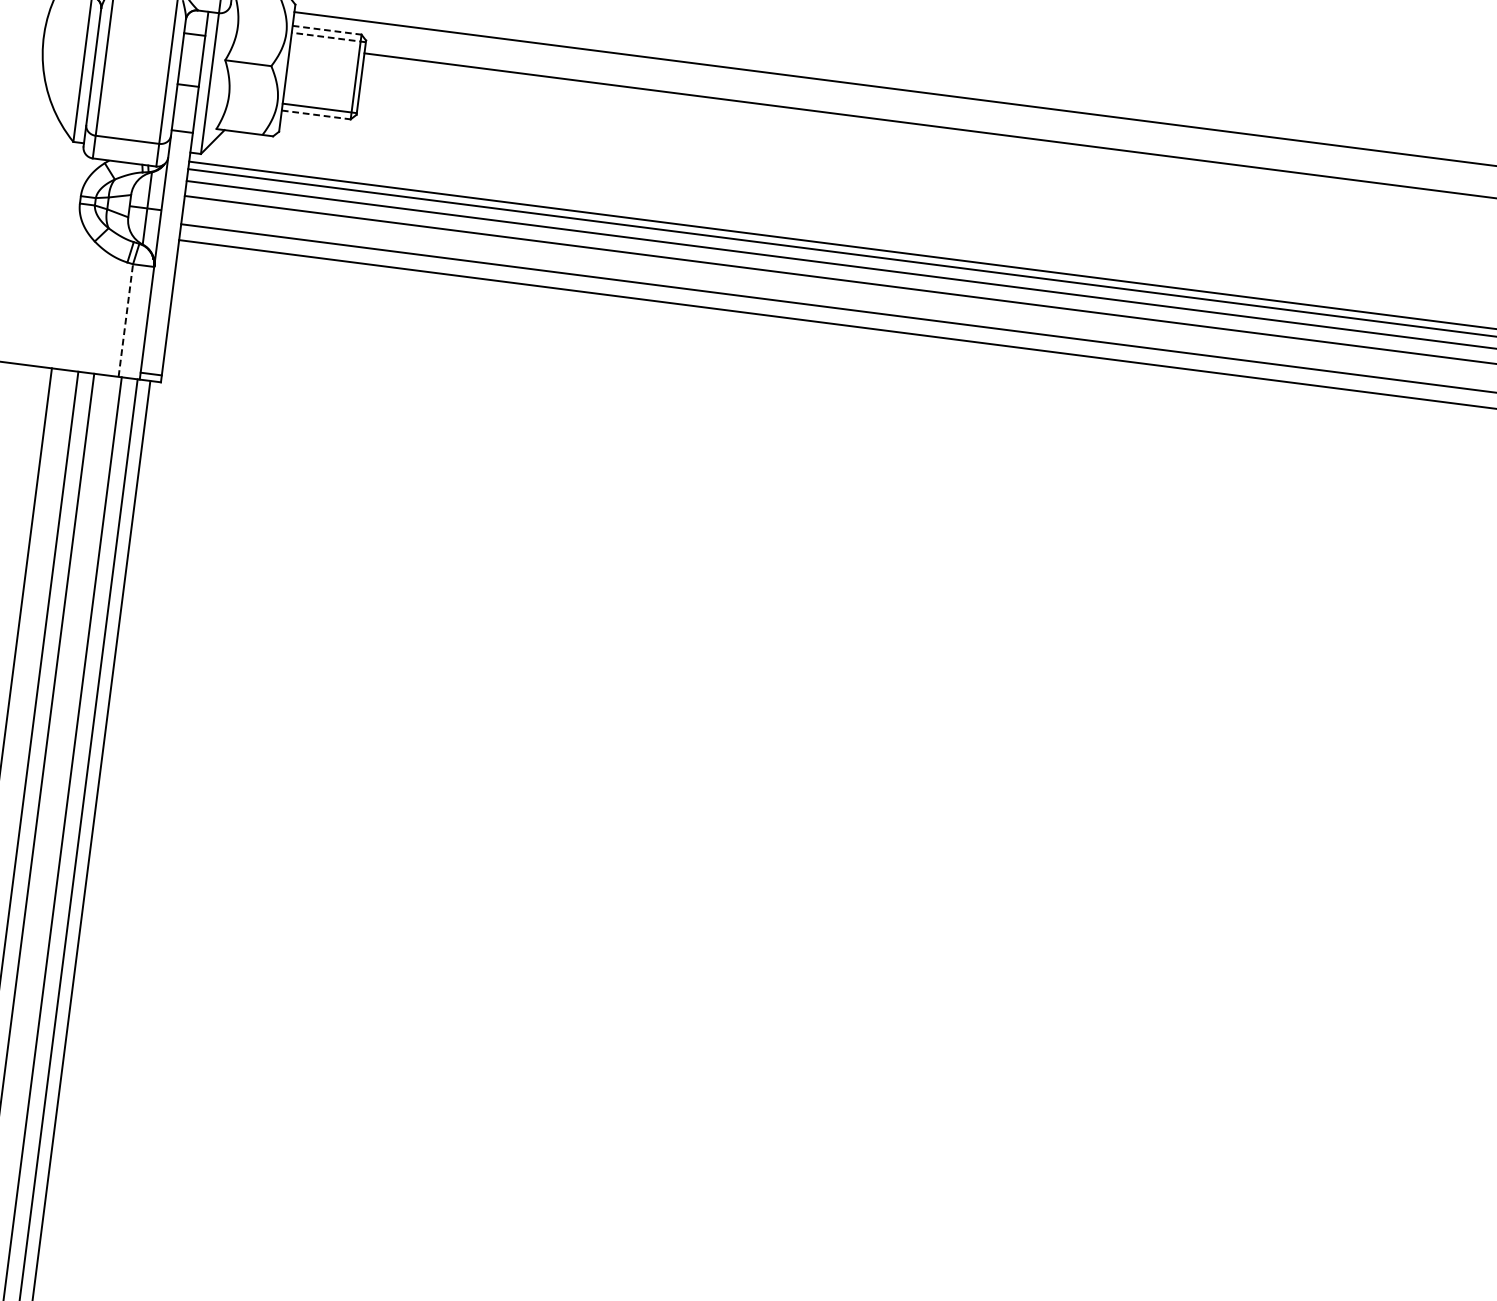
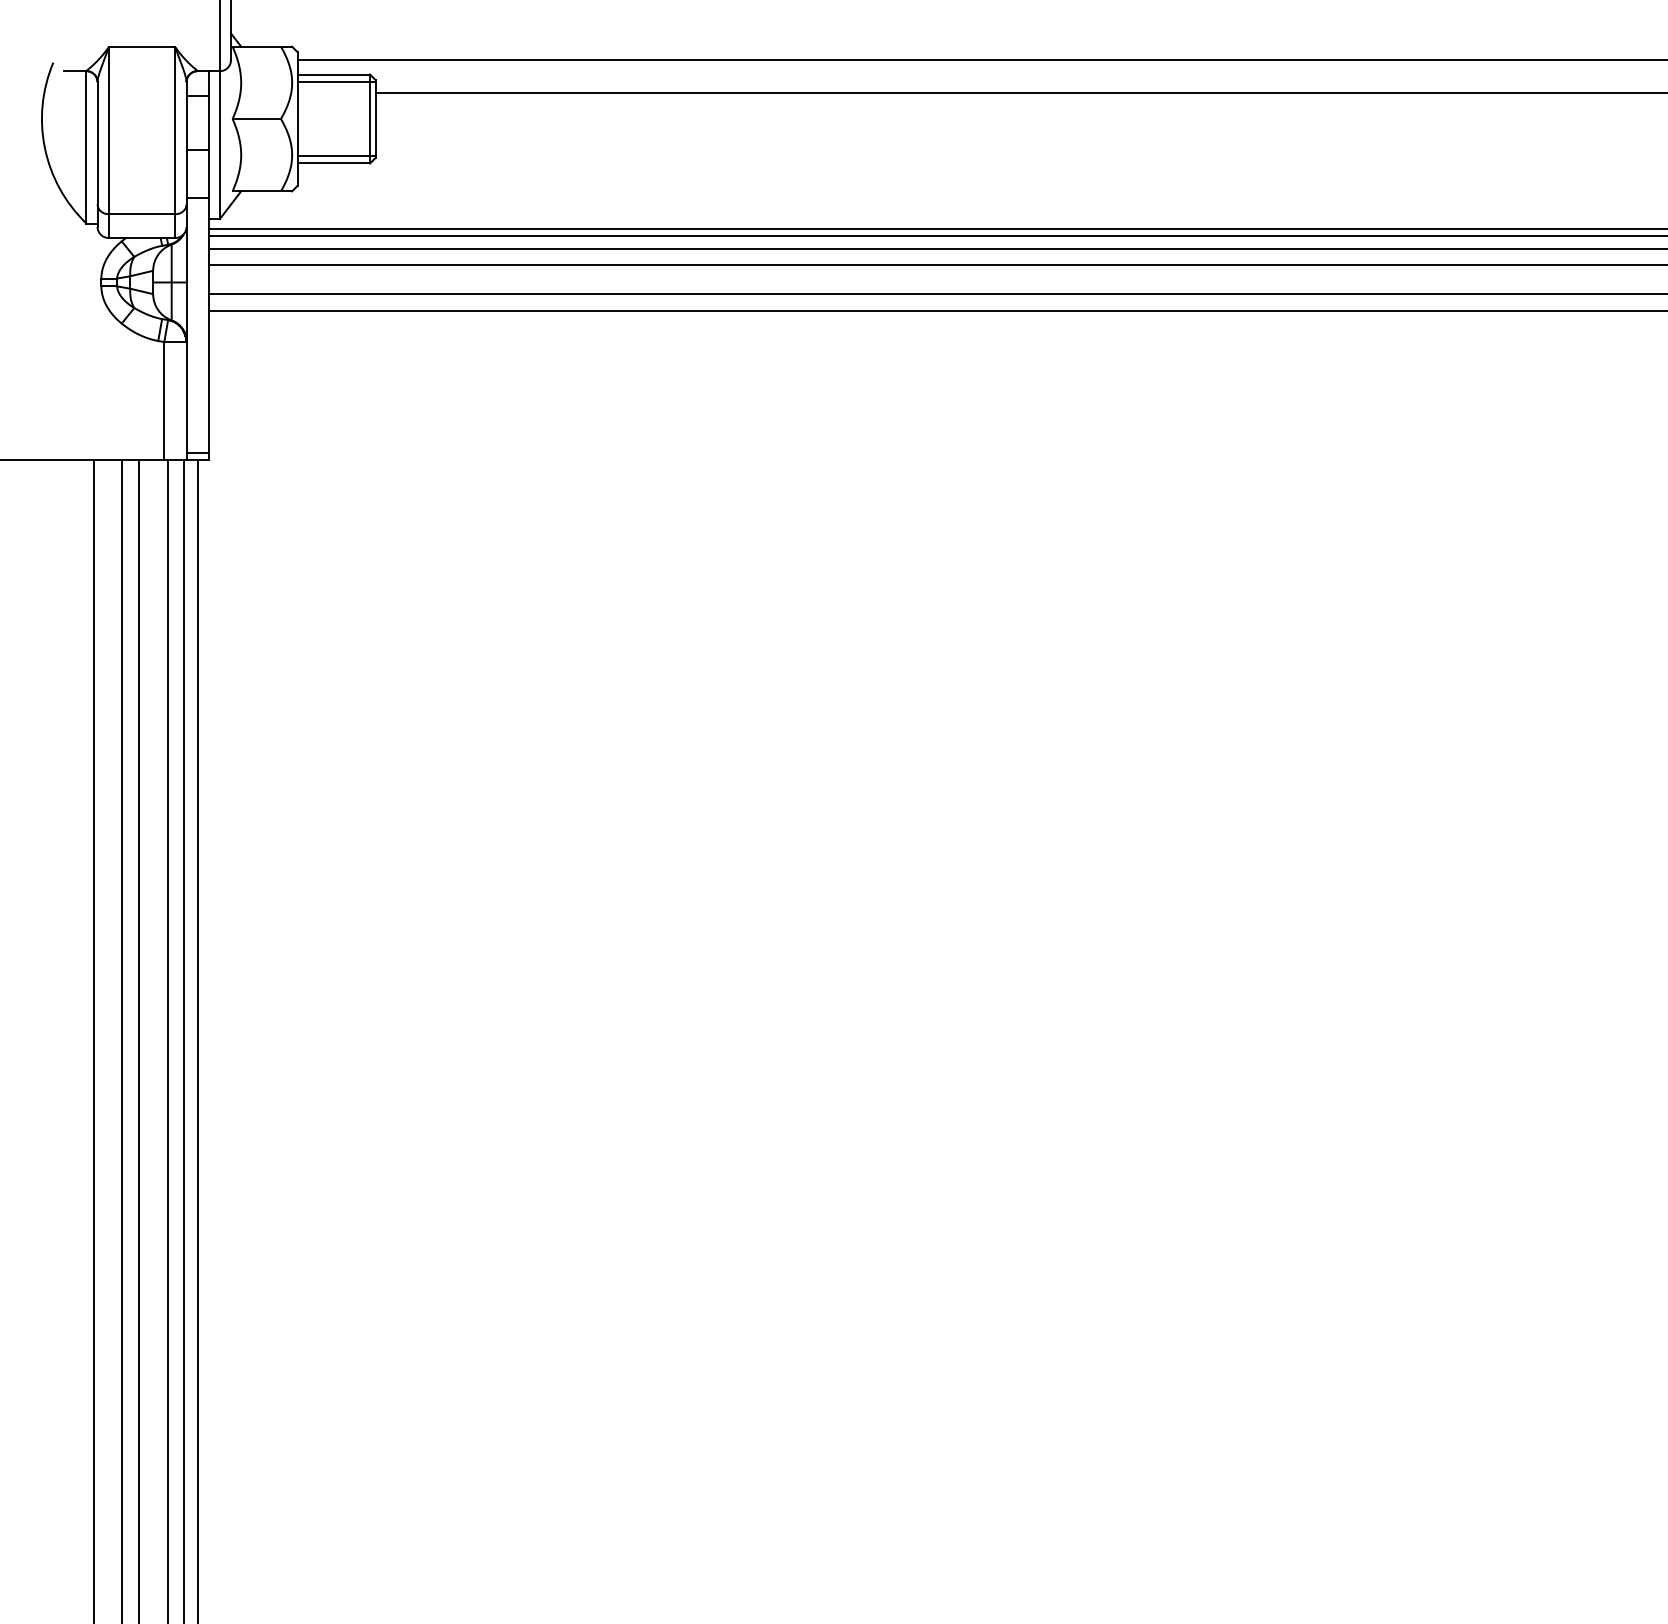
line: (327, 30) -> (334, 74), dashed -> solid
line: (328, 37) -> (336, 81), dashed -> solid
line: (316, 115) -> (334, 163), dashed -> solid
line: (126, 319) -> (164, 400), dashed -> solid

